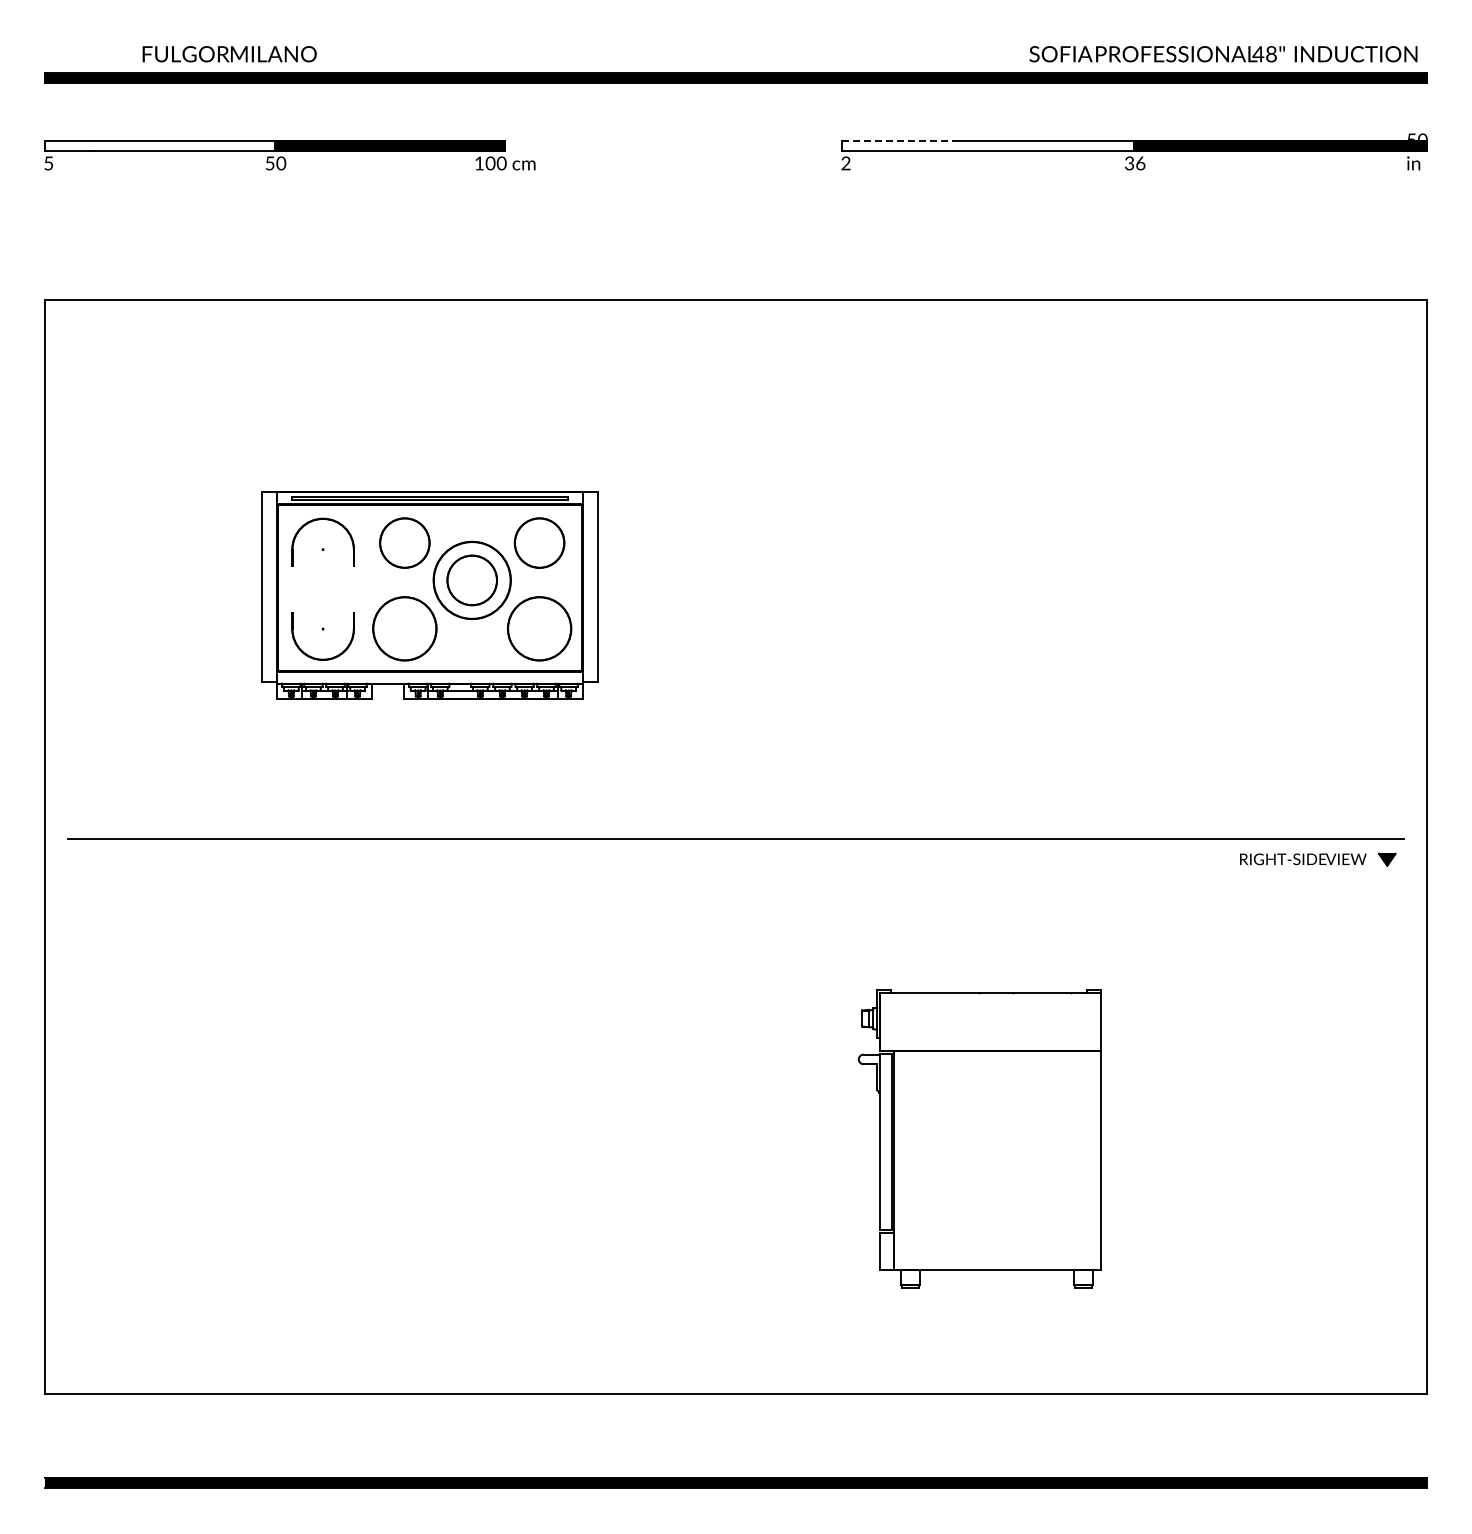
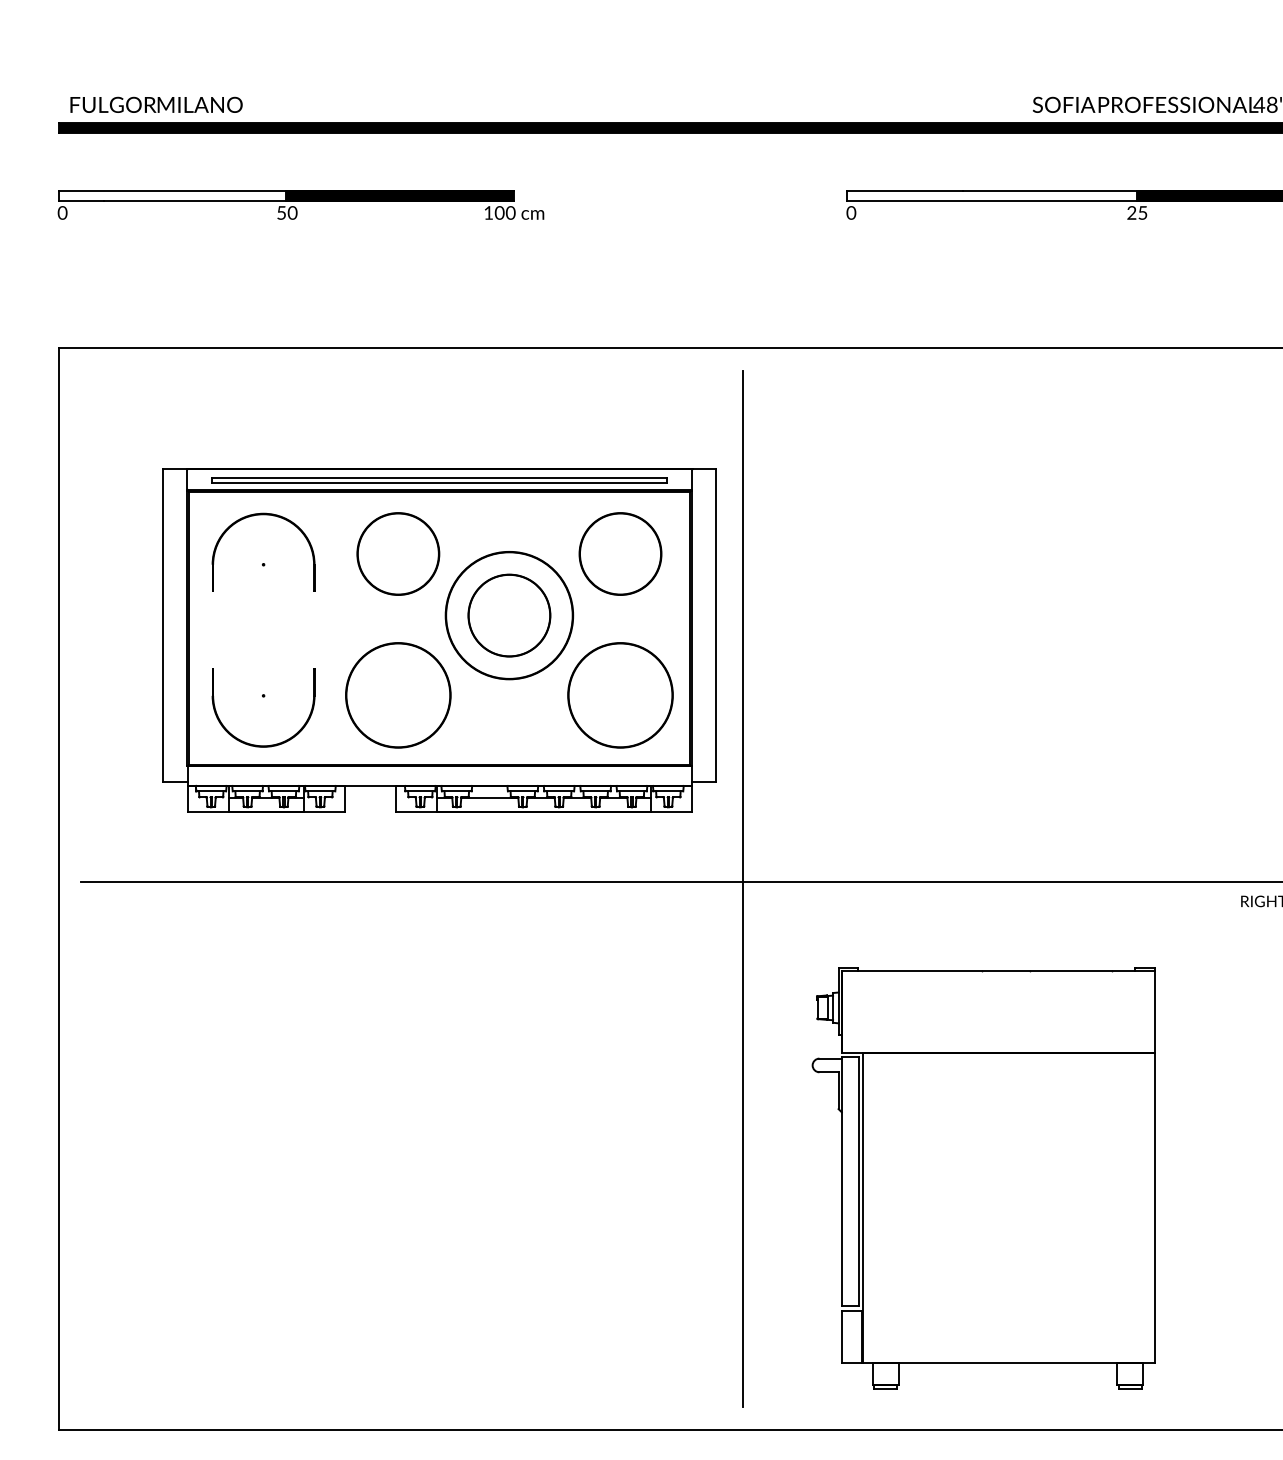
text: (229, 54) -> (156, 105), moved
line: (901, 140) -> (906, 190), dashed -> solid
text: (48, 163) -> (62, 213), 5 -> 0
text: (845, 163) -> (850, 213), 2 -> 0
text: (1135, 163) -> (1137, 213), 36 -> 25
part: (429, 595) -> (439, 640), size x1.67
line: (736, 846) -> (743, 888), added
part: (979, 1139) -> (983, 1178), size x1.43

